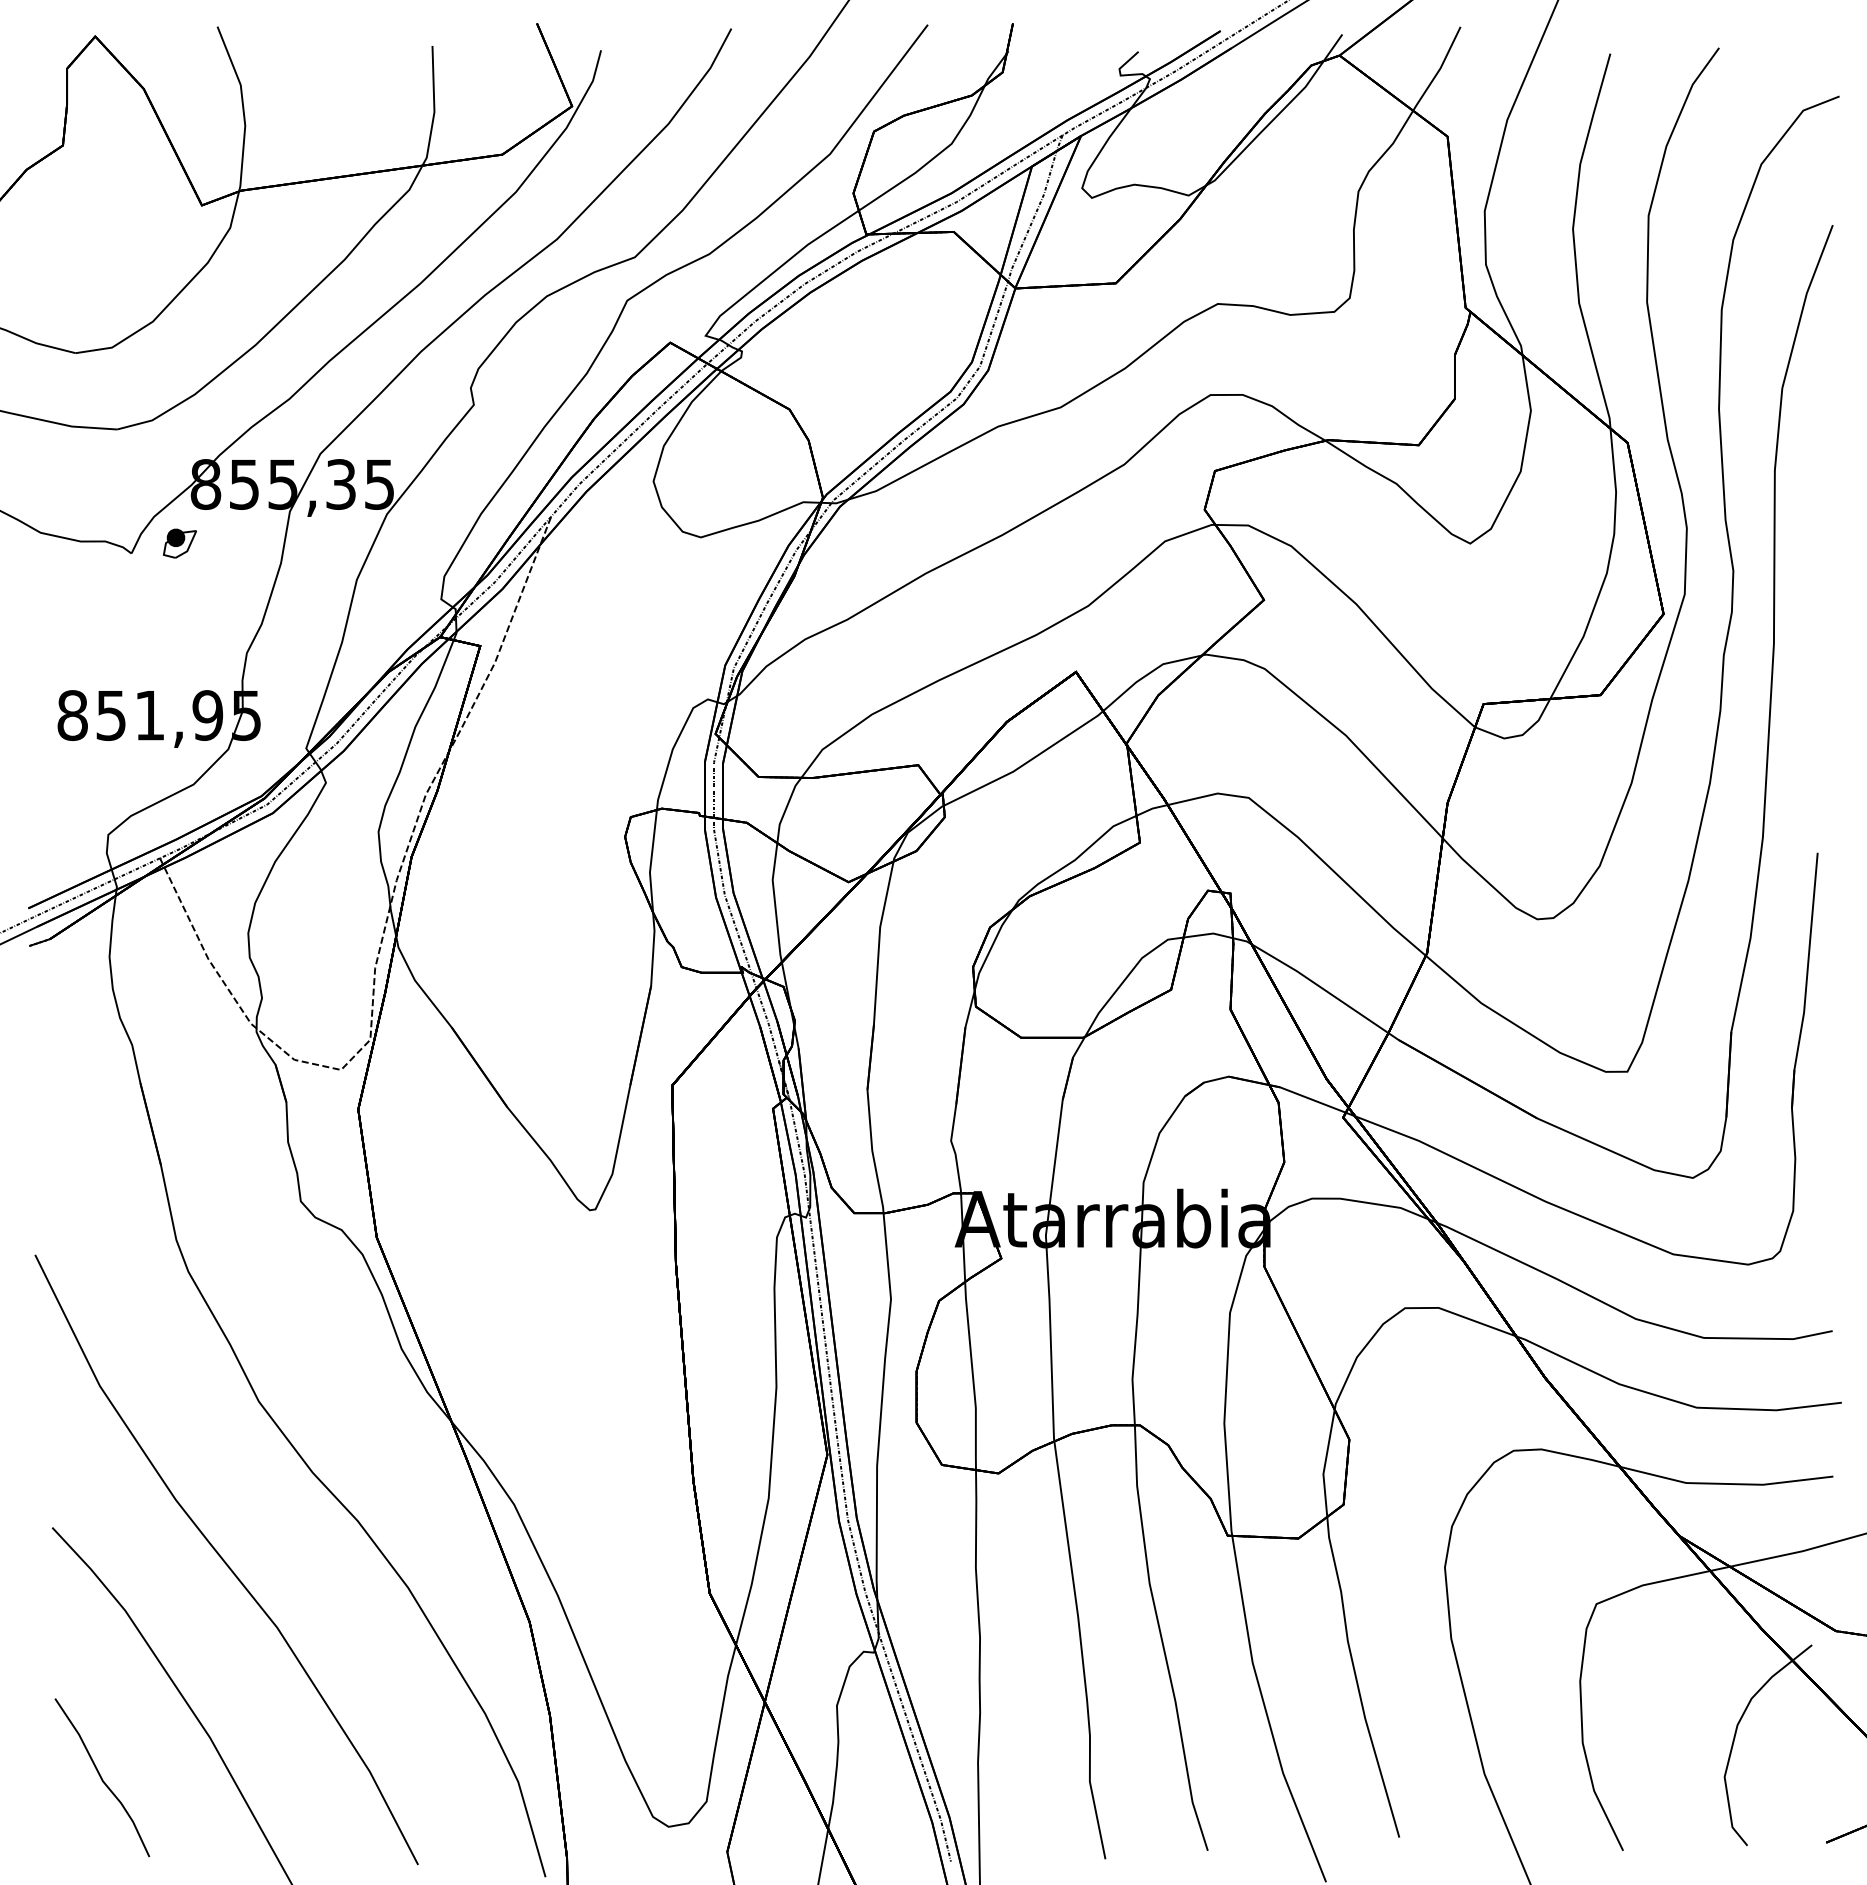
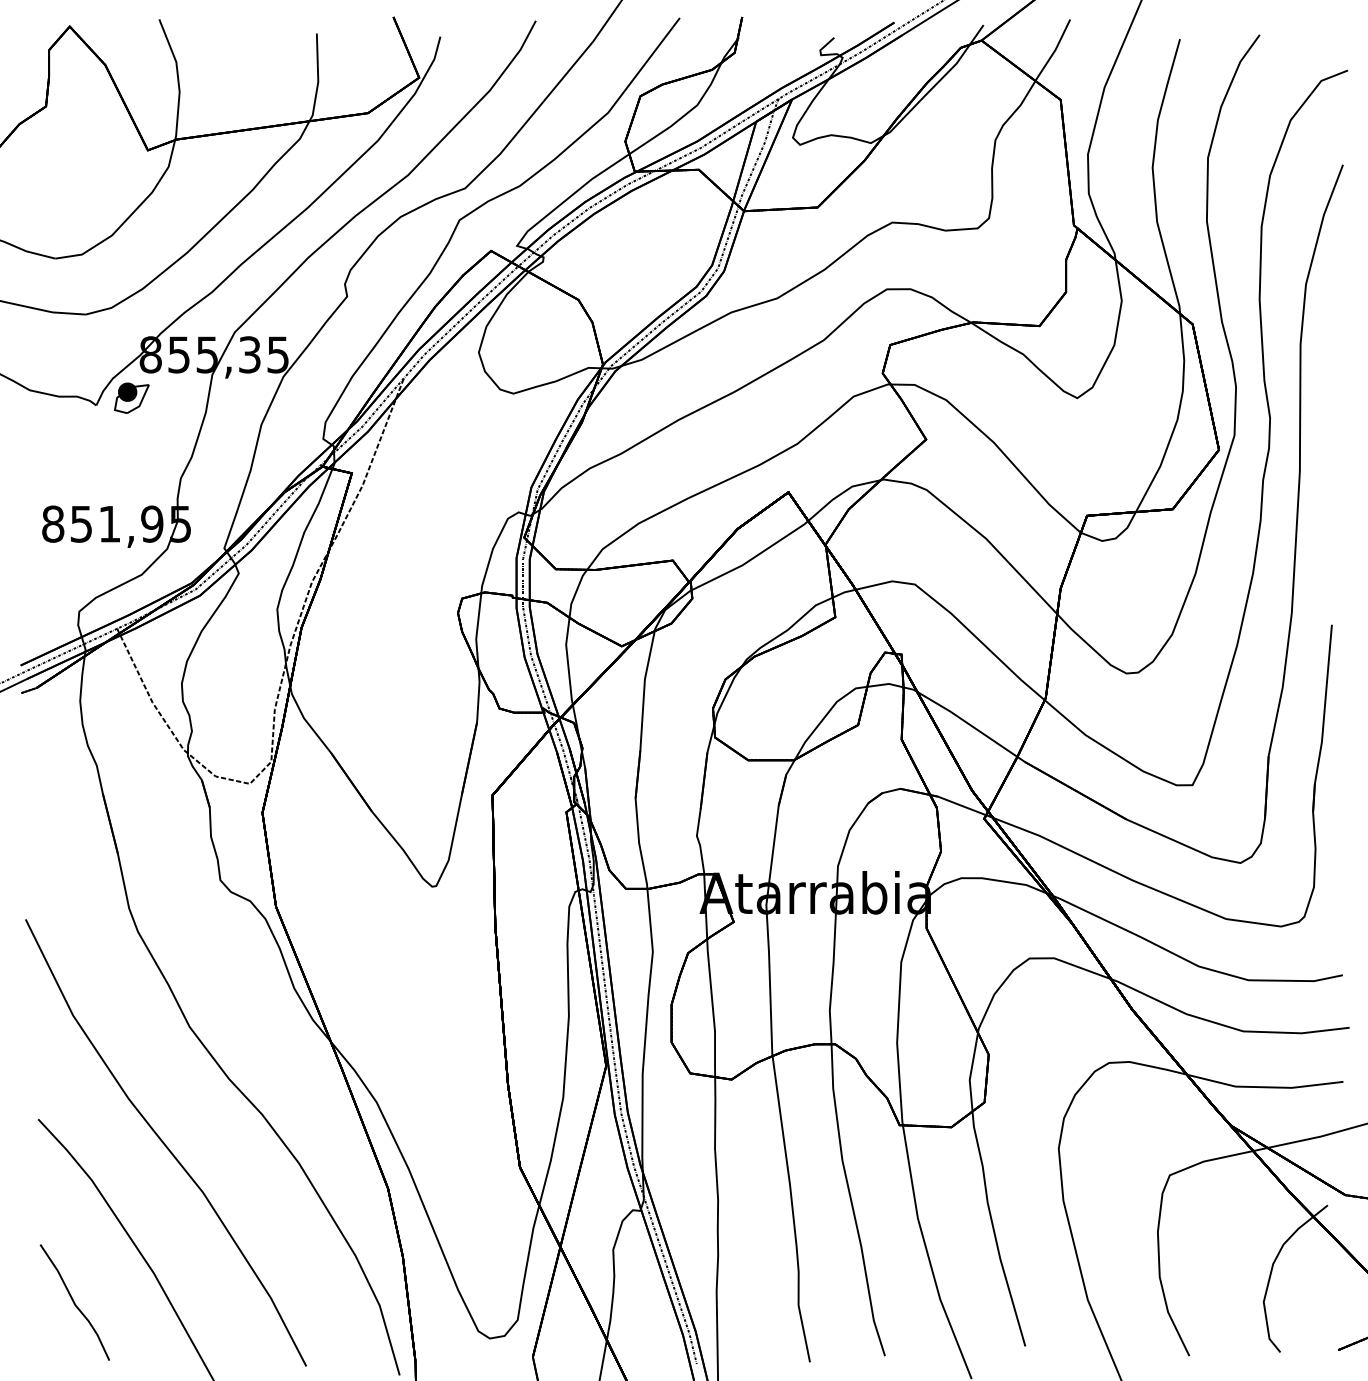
part: (179, 543) -> (131, 398), size x1.43

